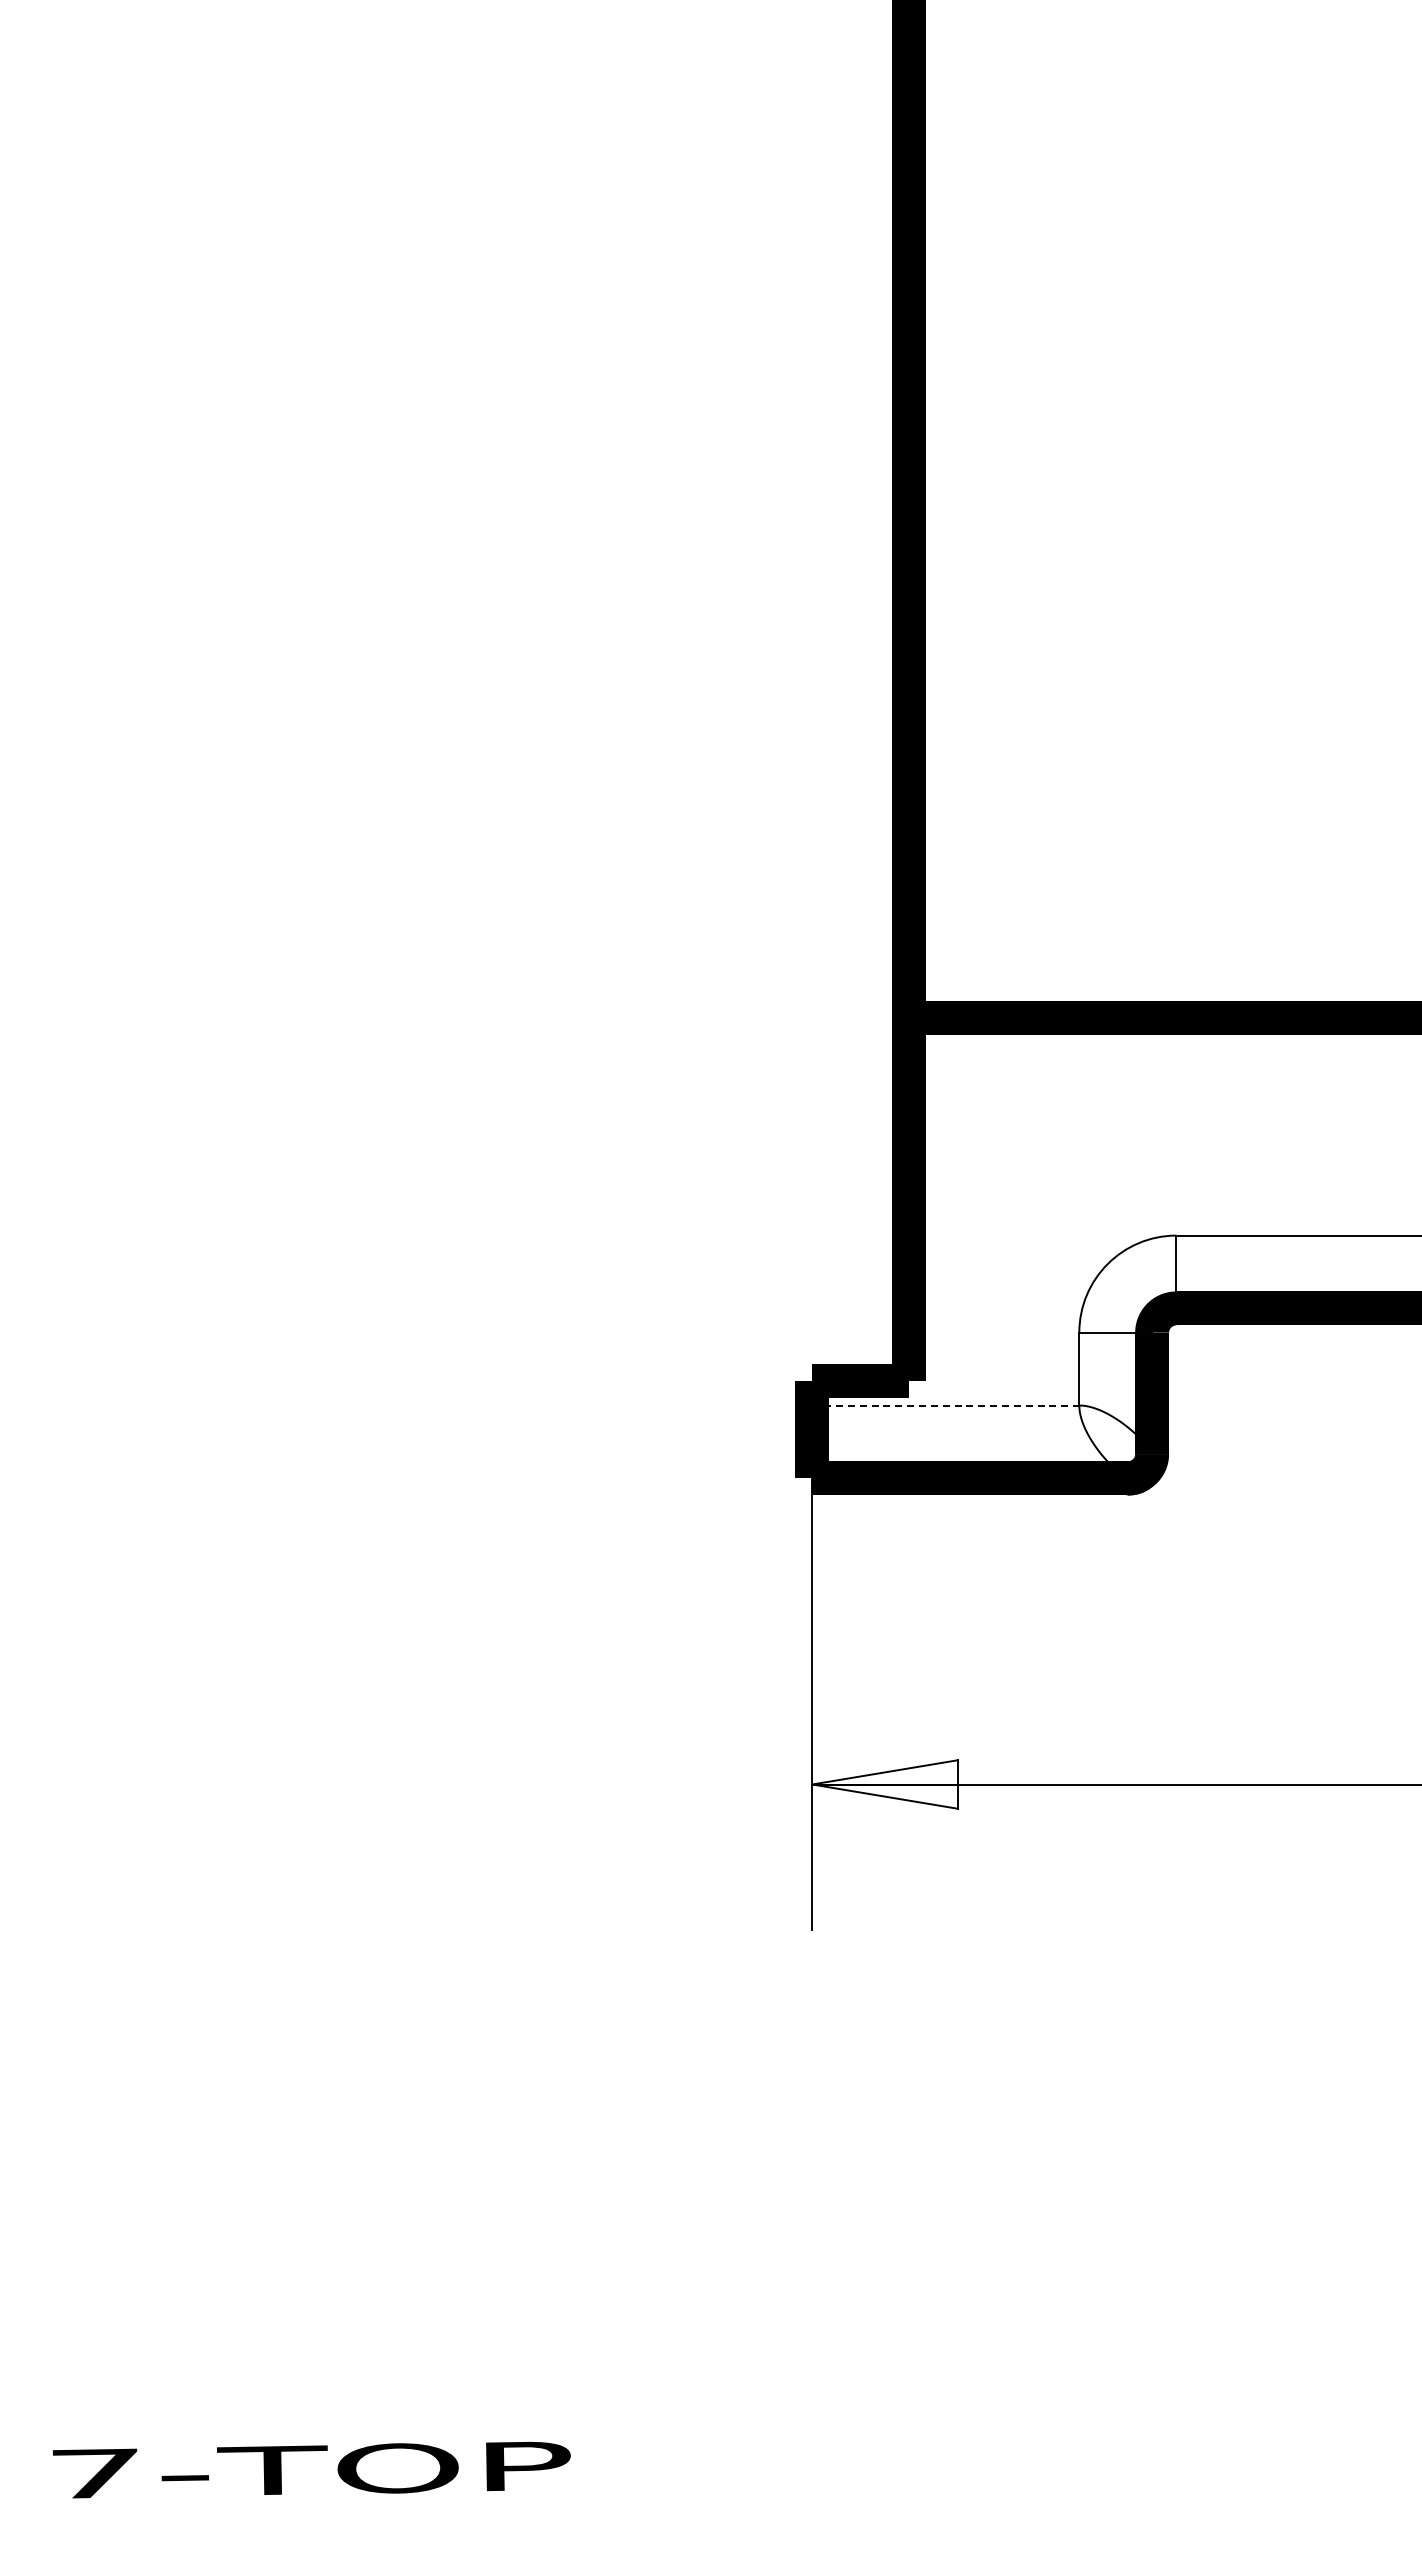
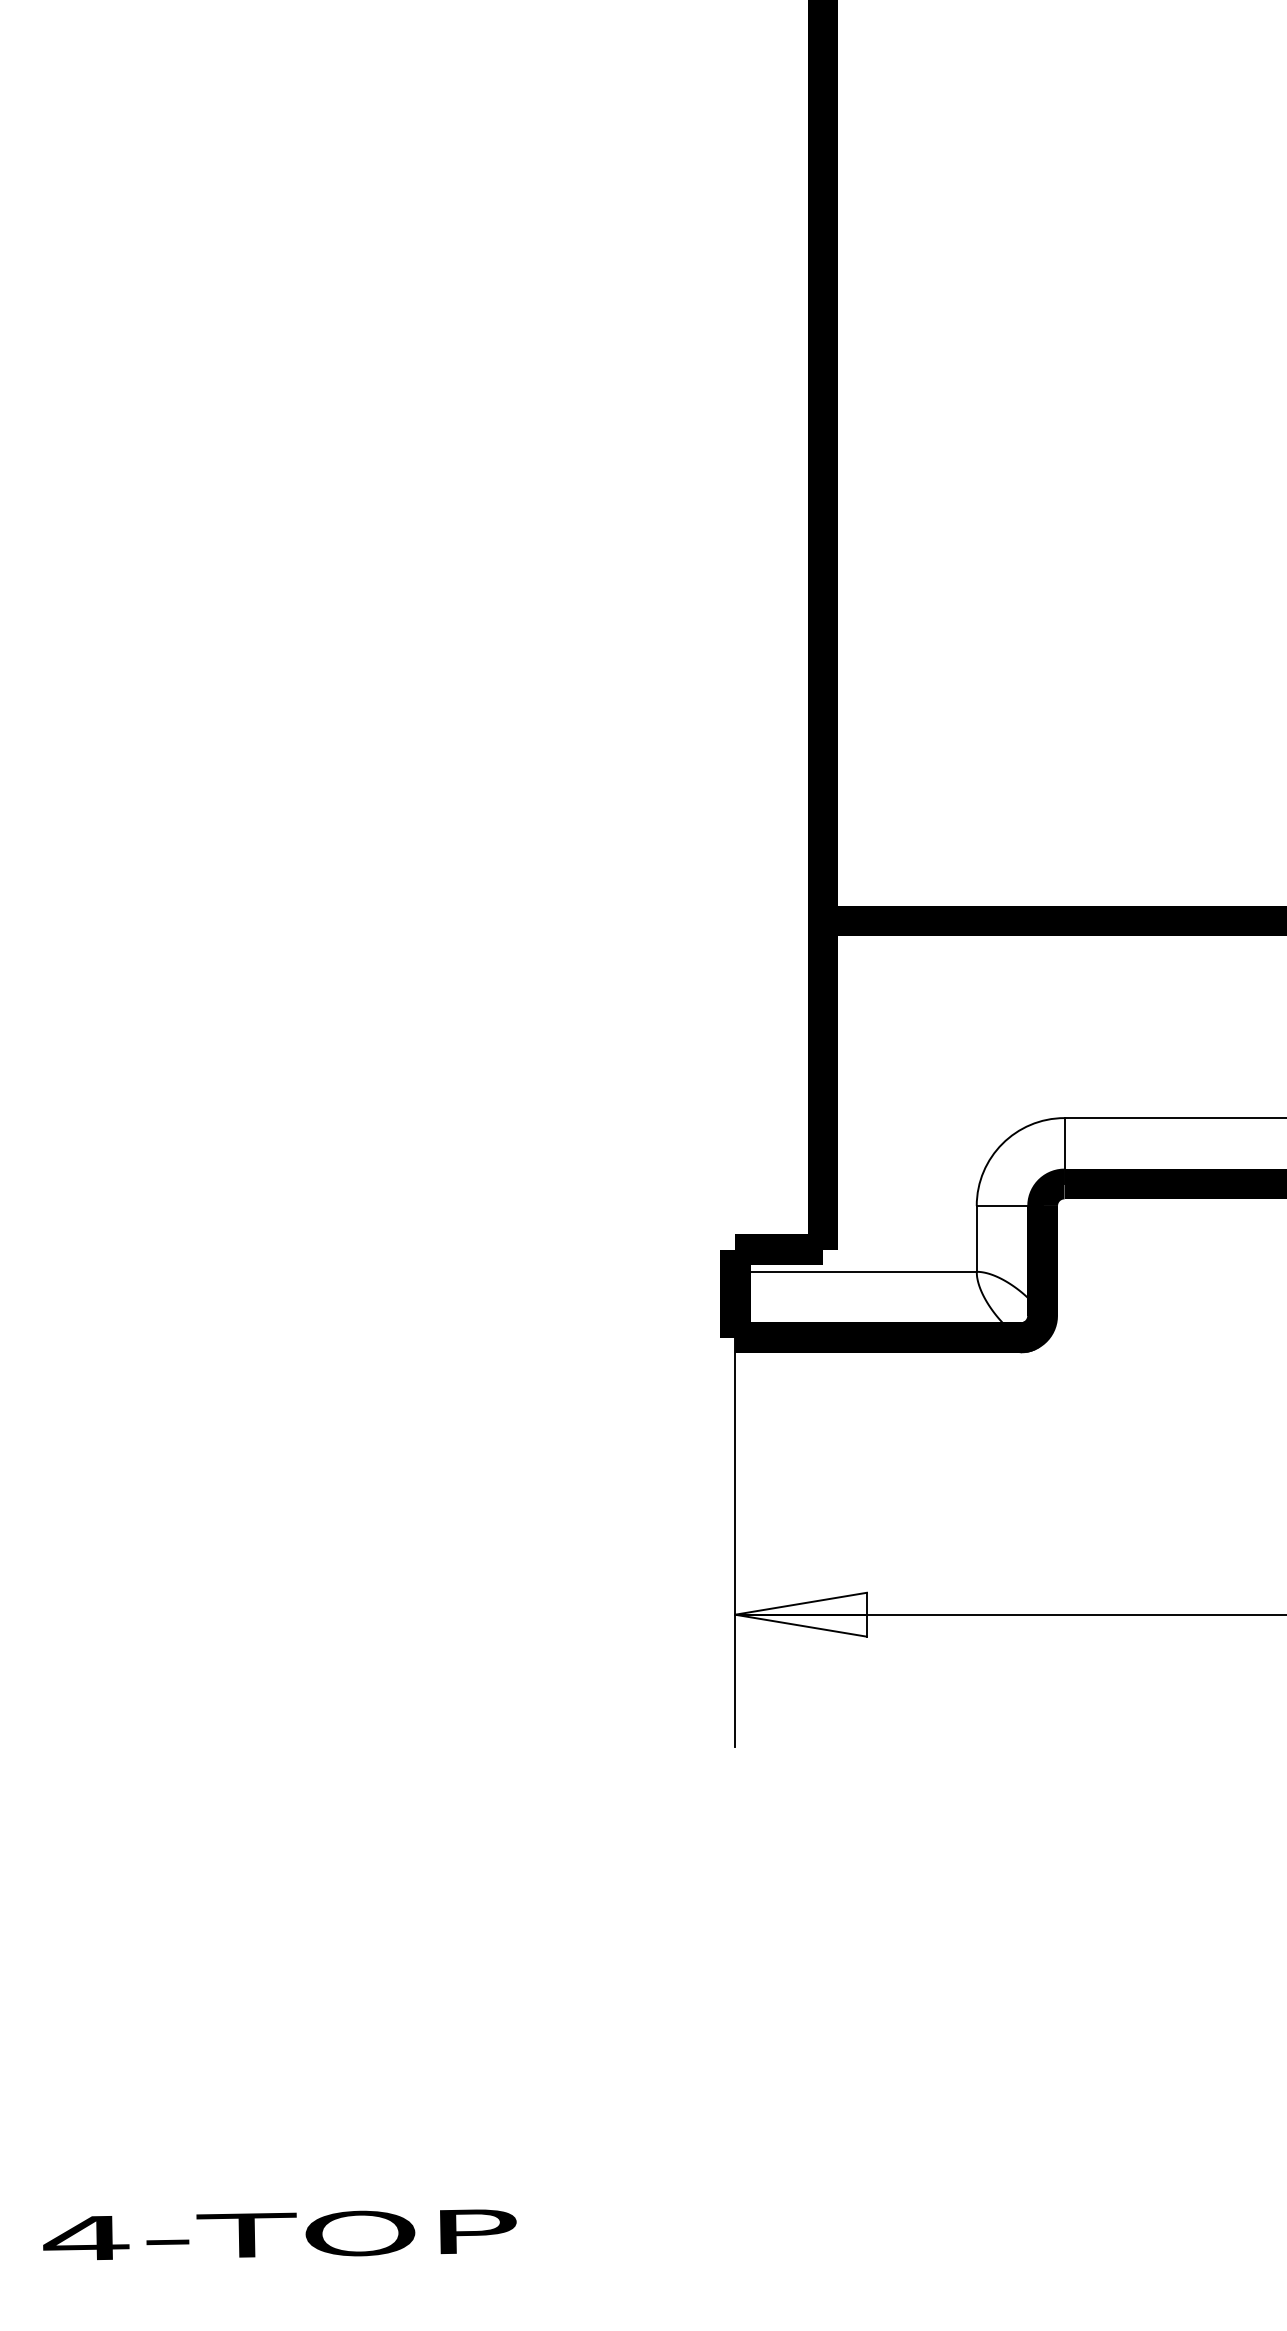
line: (946, 1405) -> (856, 1271), dashed -> solid
text: (94, 2473) -> (85, 2238), 7-TOP -> 4-TOP

